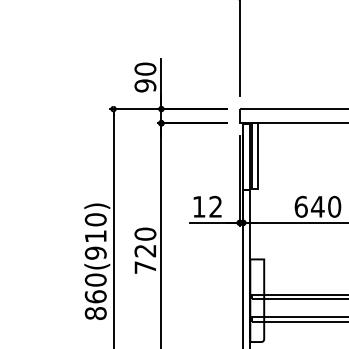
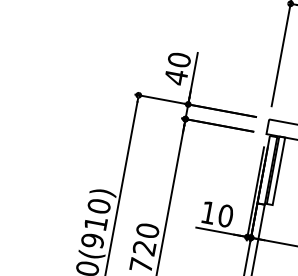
text: (145, 85) -> (176, 76), 90 -> 40
text: (215, 206) -> (225, 215), 12 -> 10

